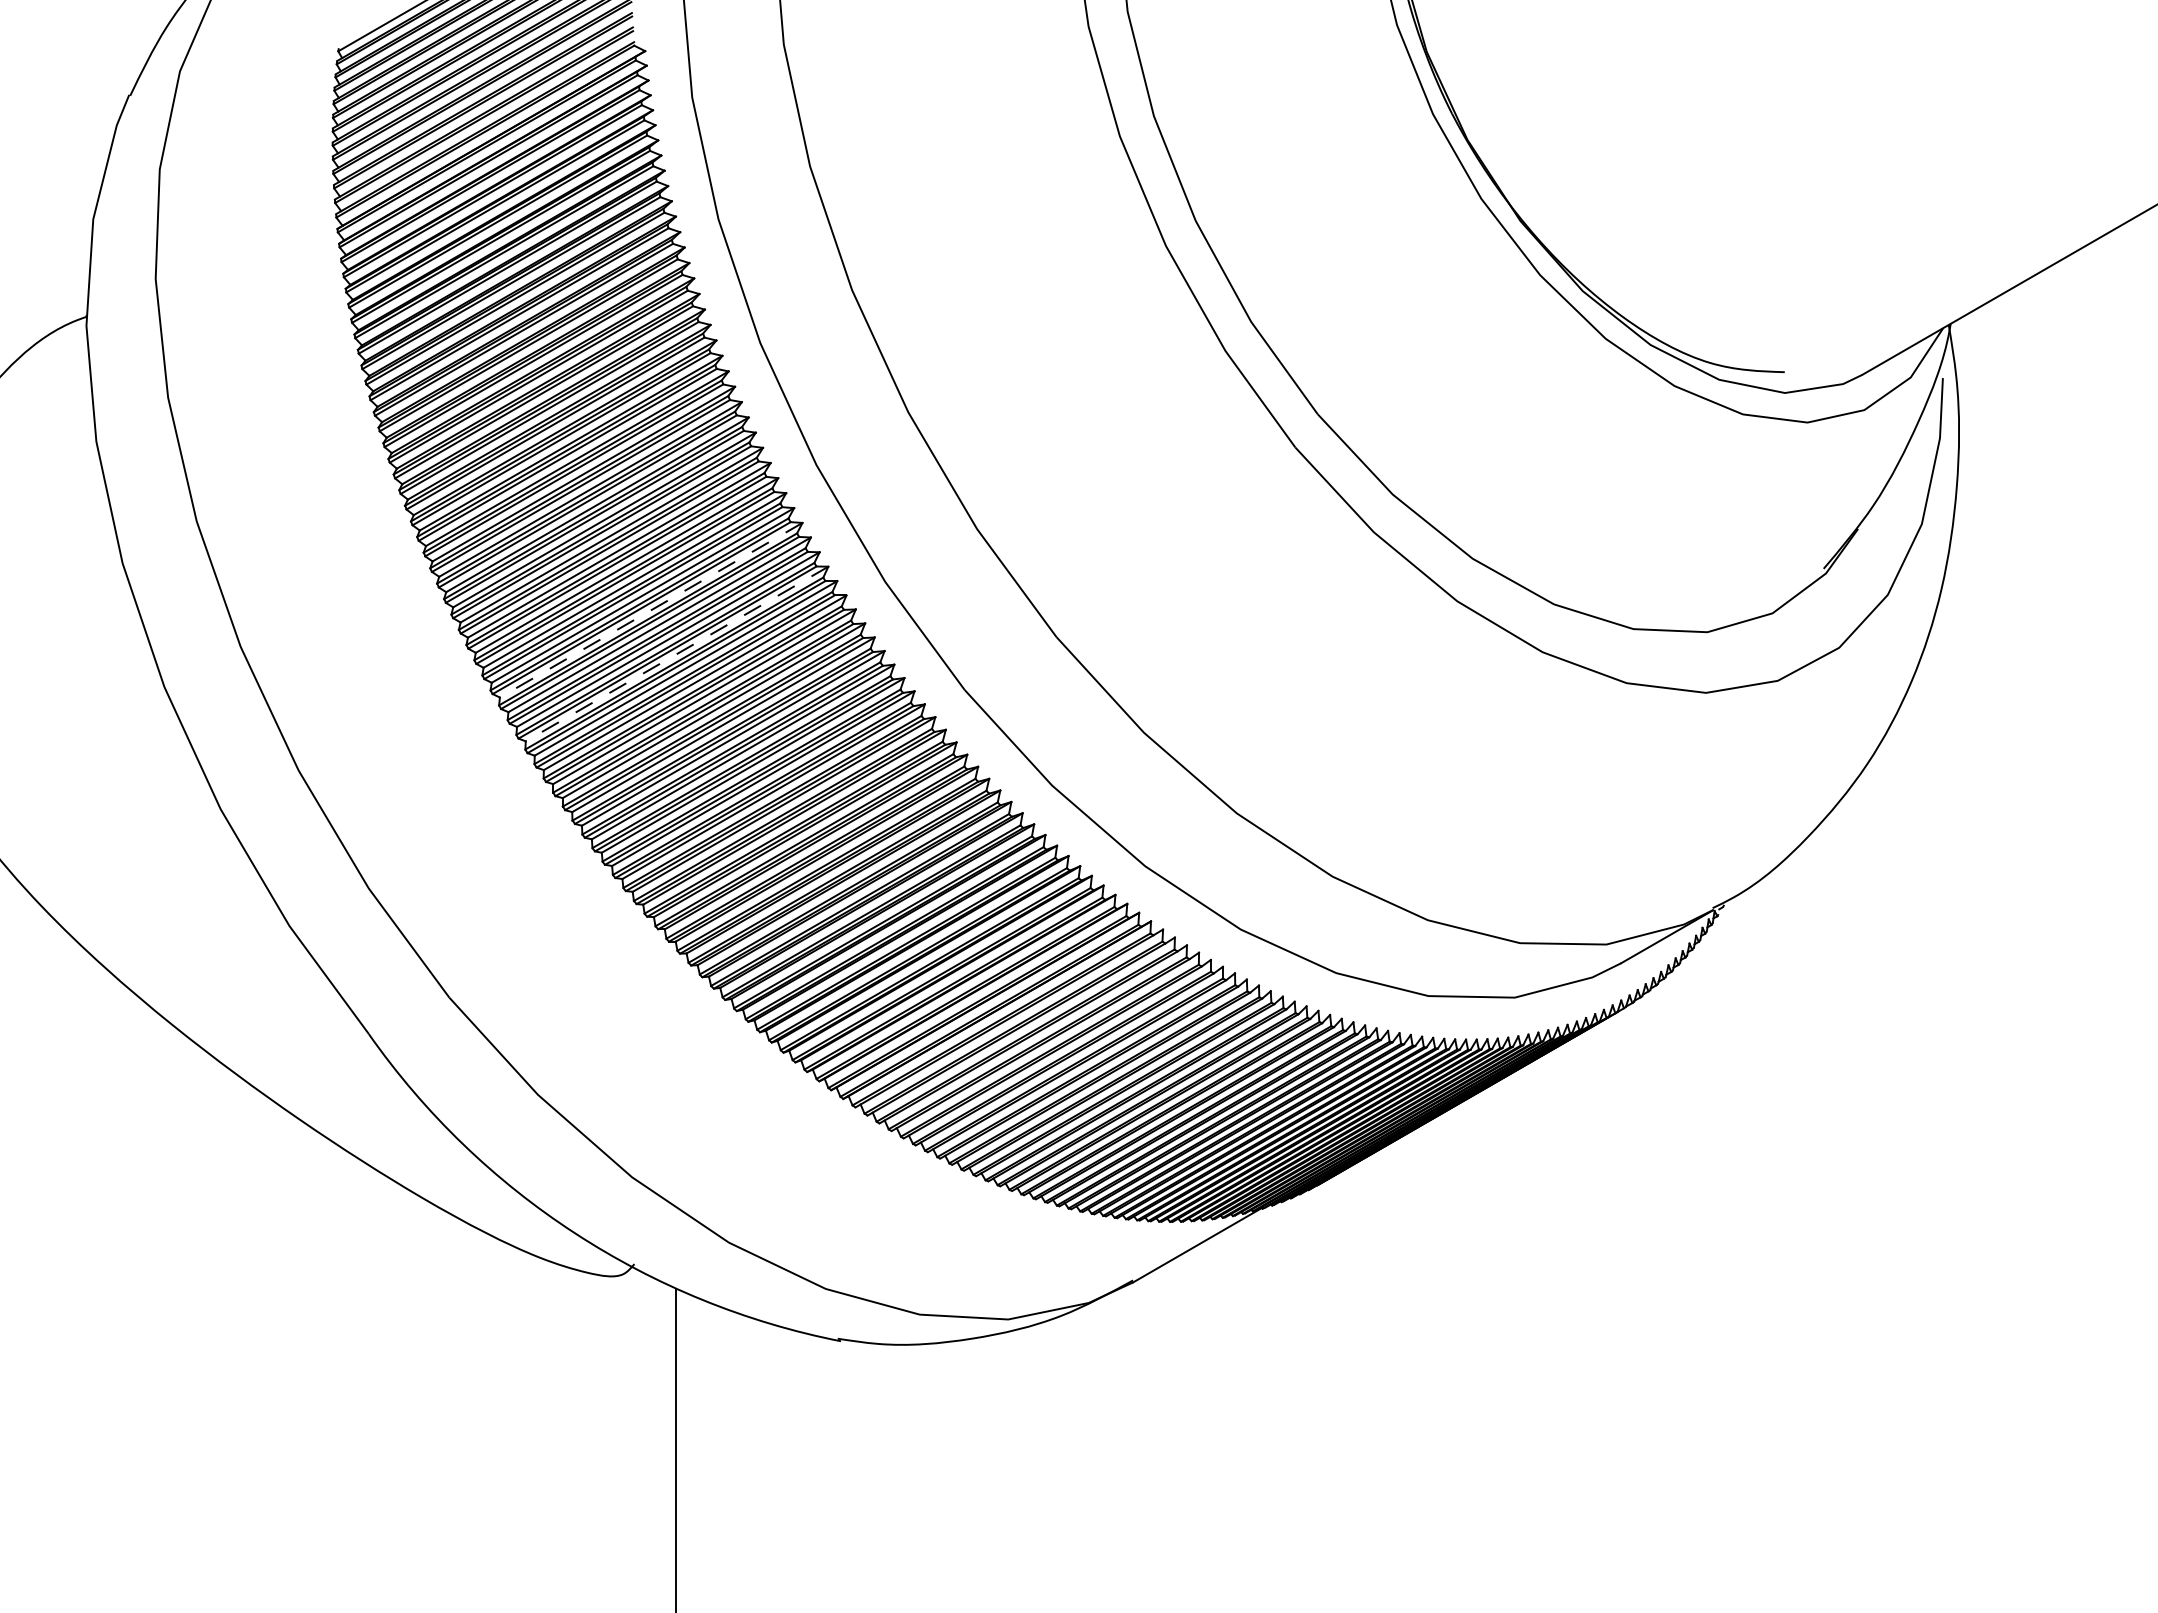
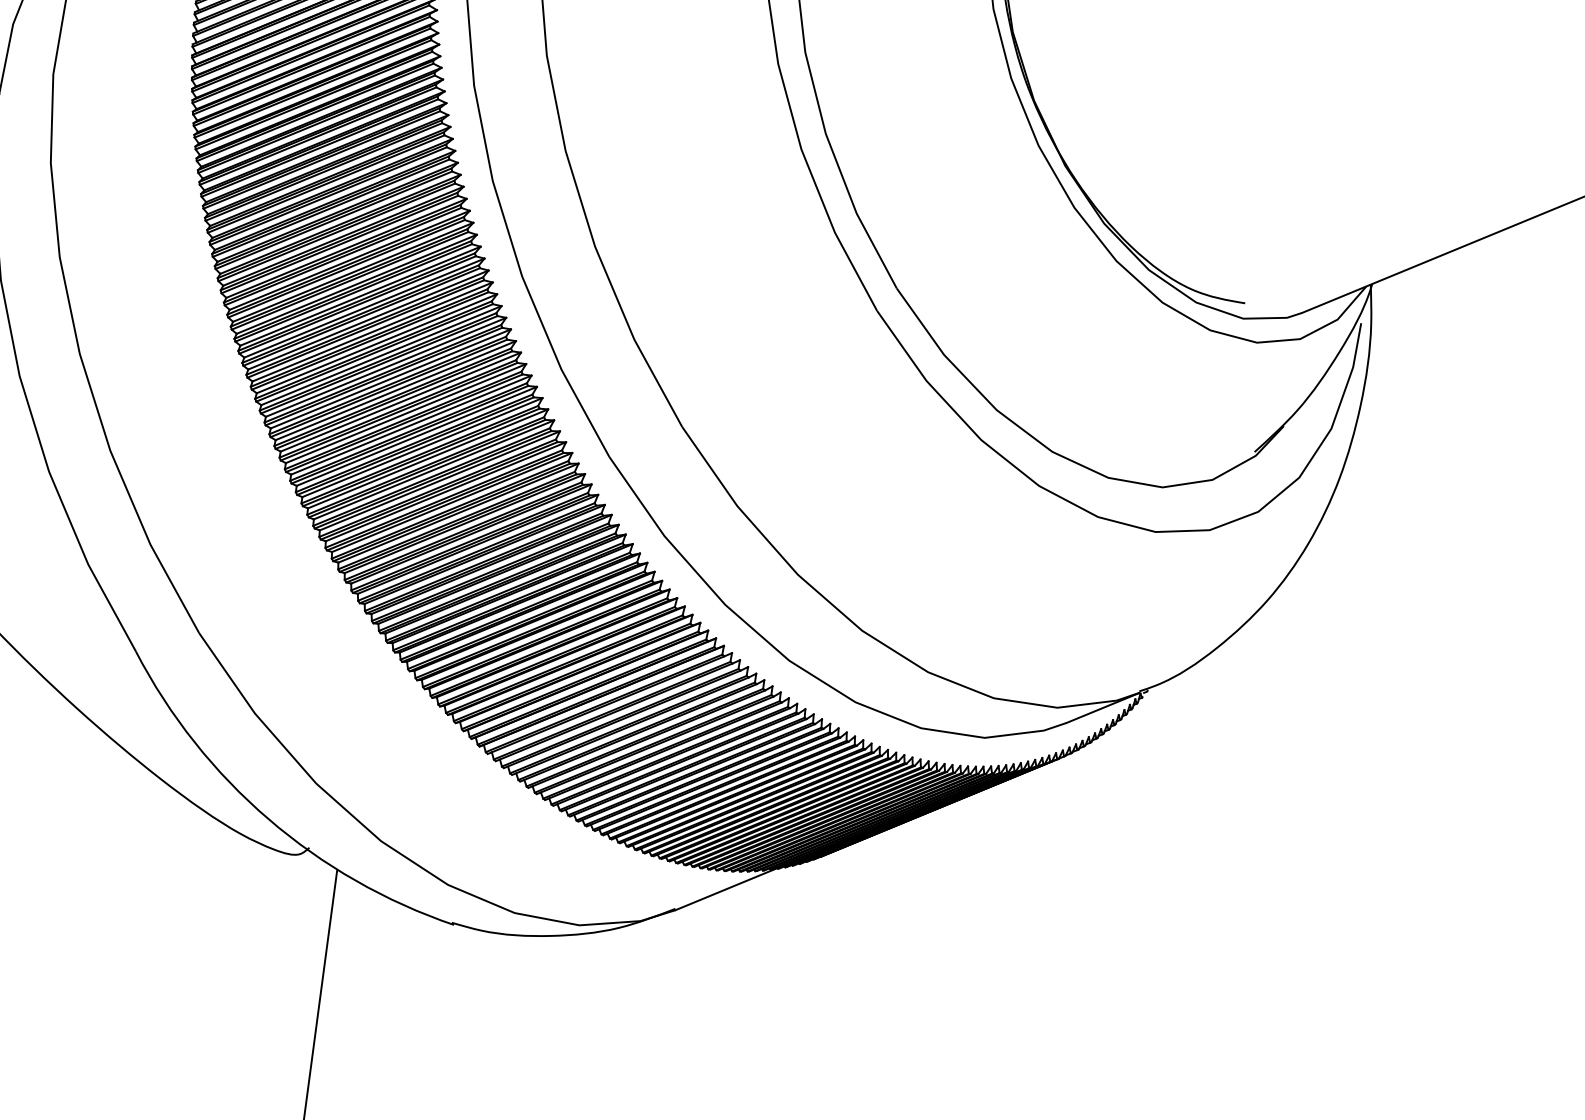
line: (651, 610) -> (386, 367), dashed -> solid
line: (677, 654) -> (401, 402), dashed -> solid

